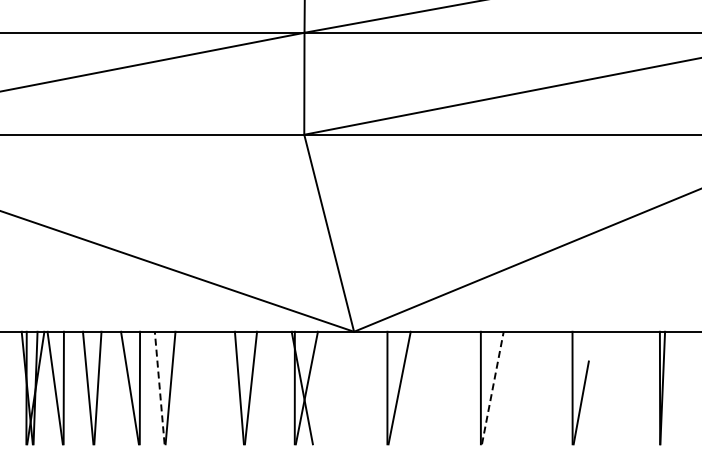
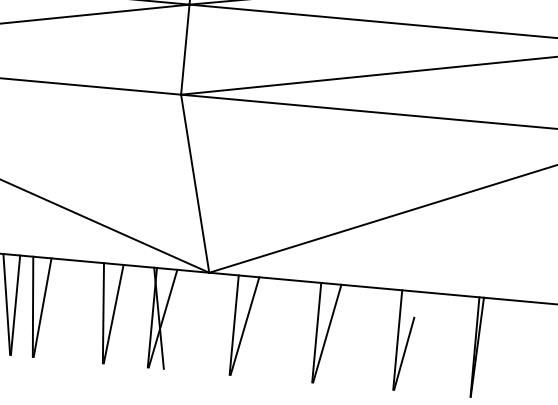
line: (159, 387) -> (32, 306), dashed -> solid
line: (492, 387) -> (327, 333), dashed -> solid

